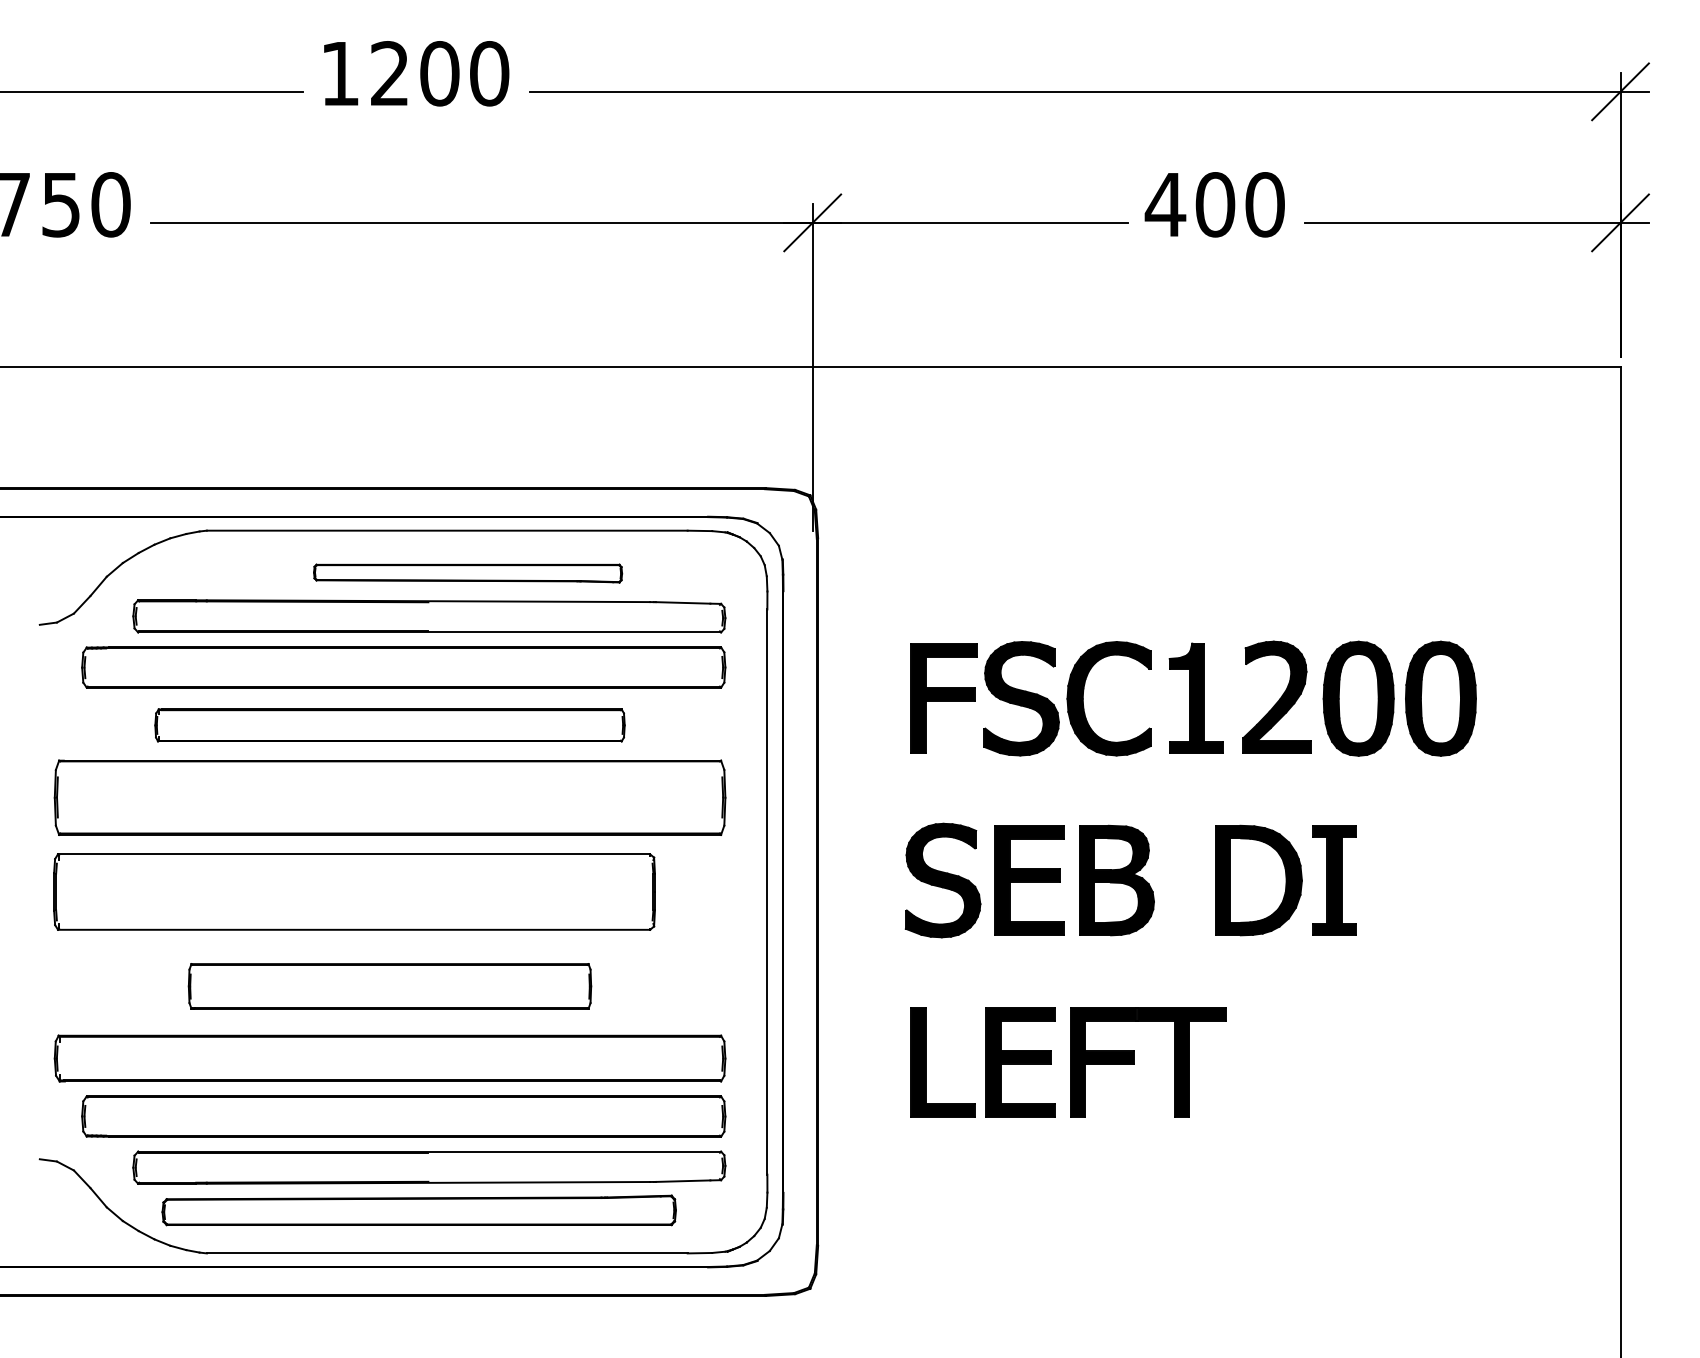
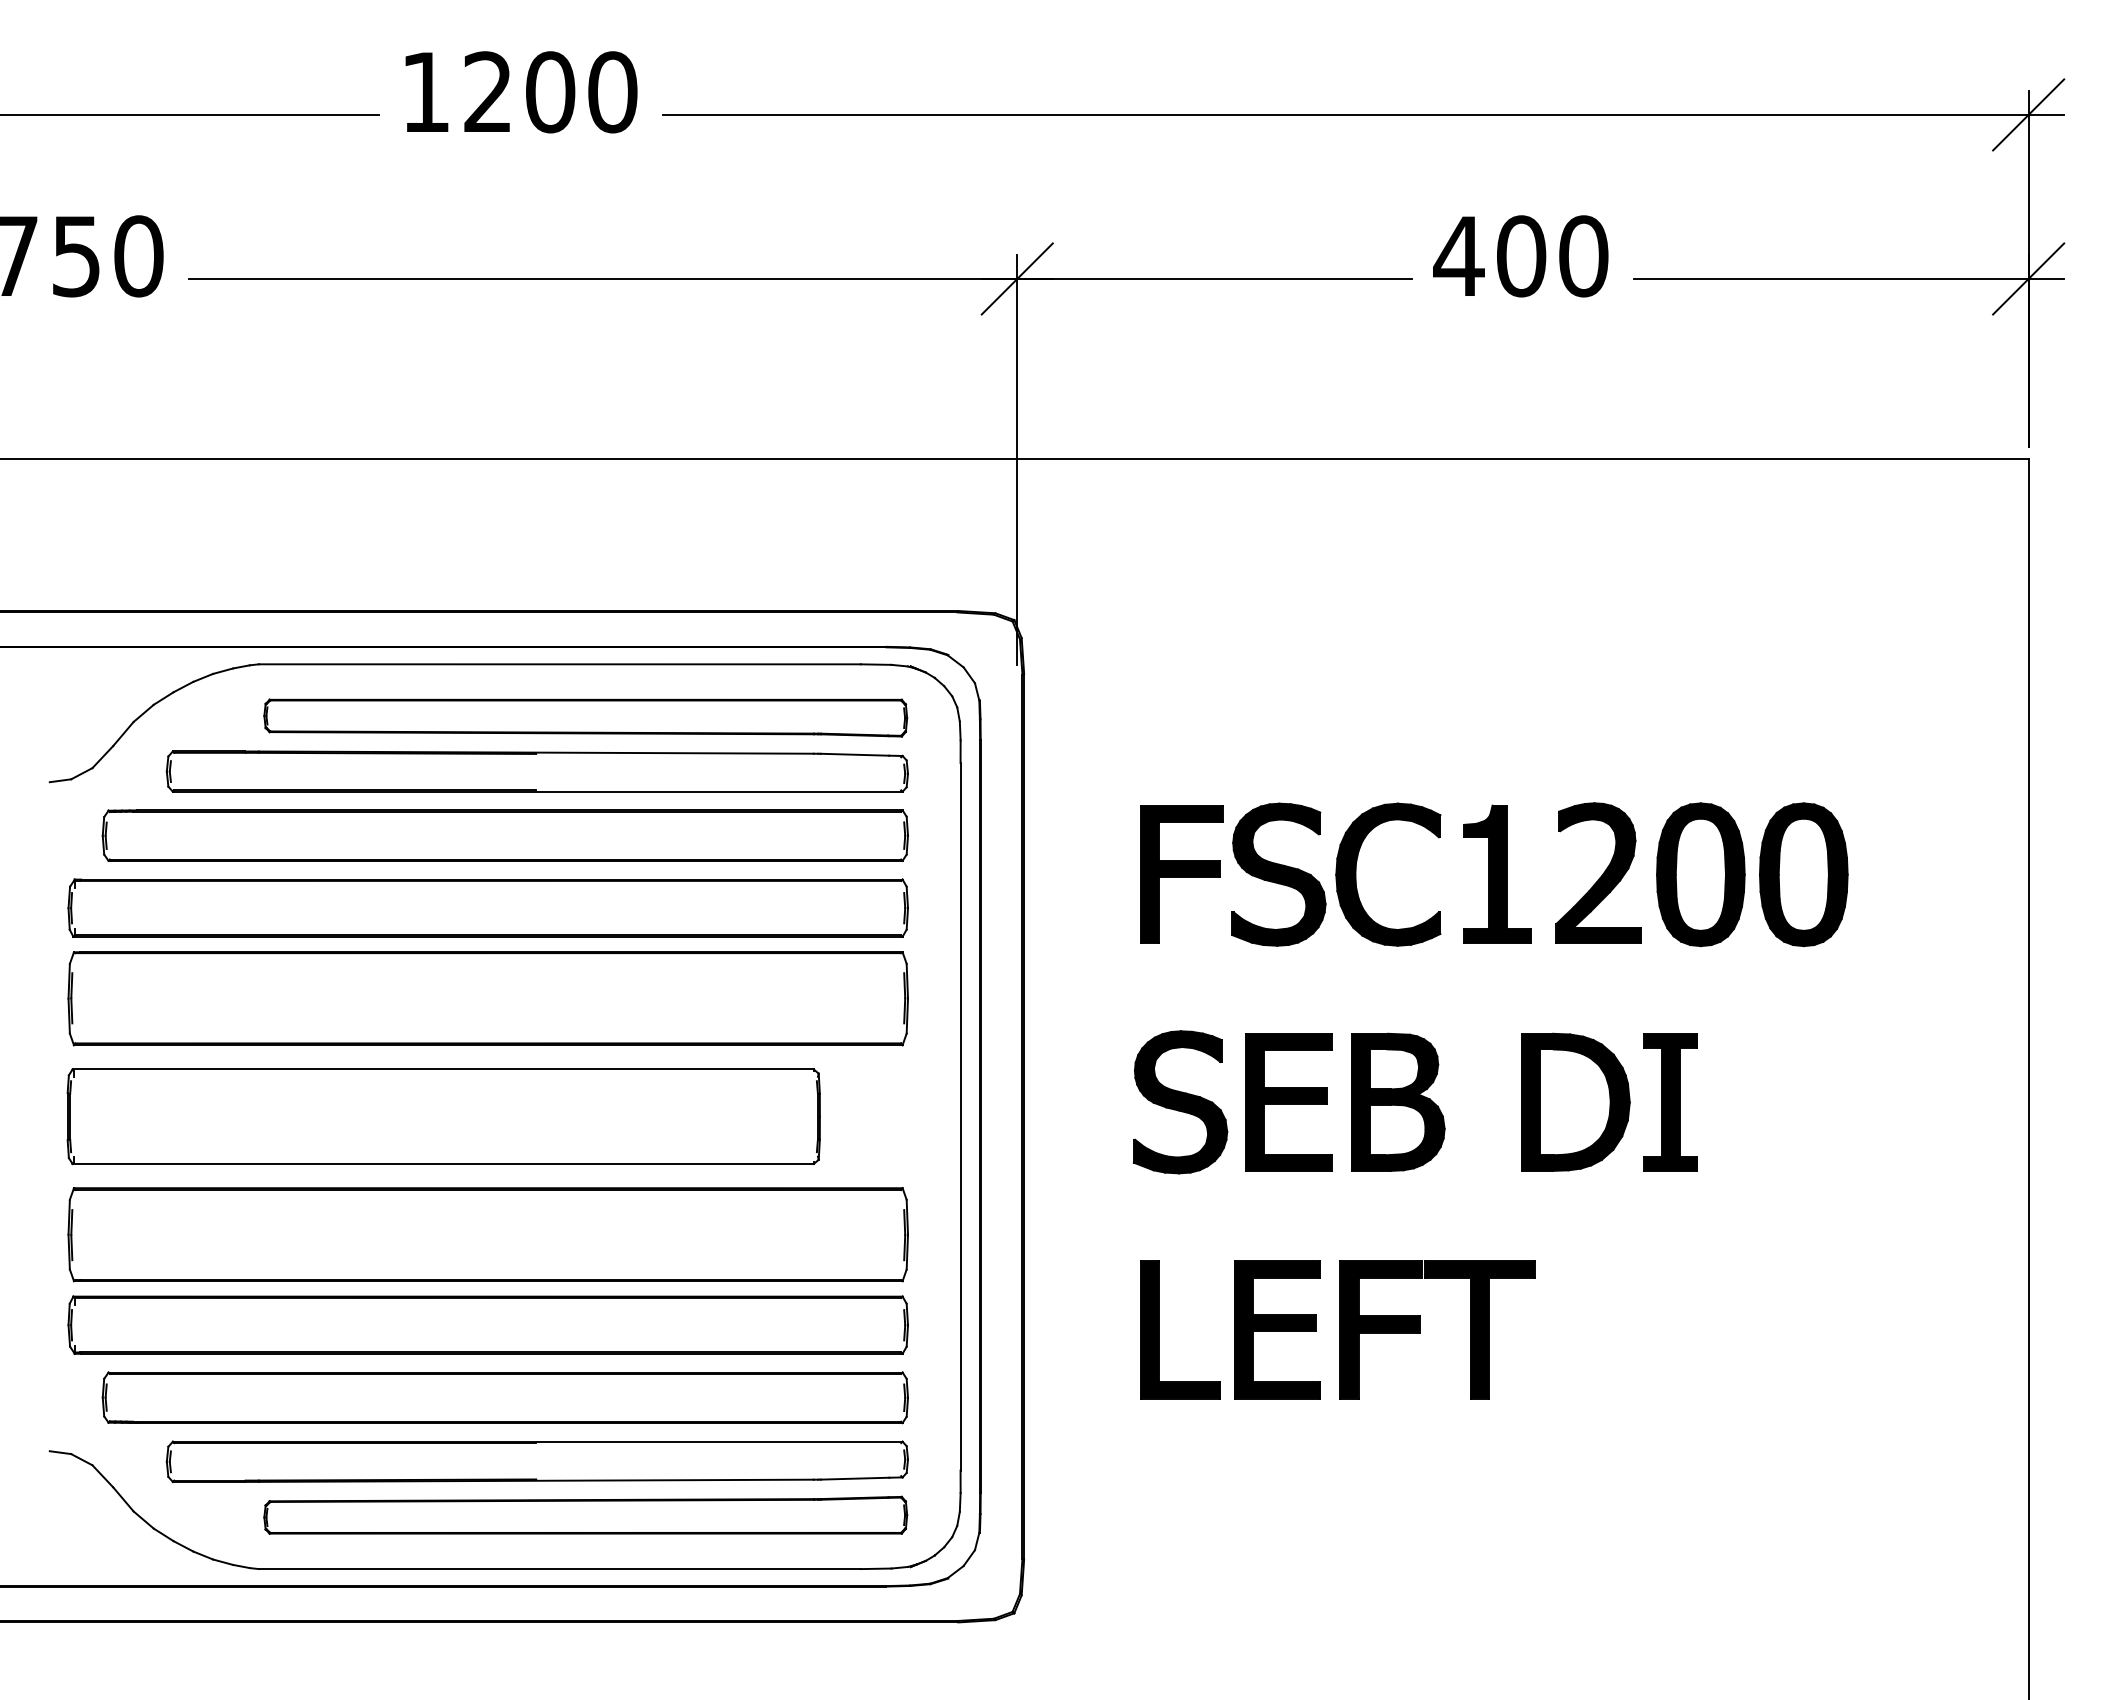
part: (467, 573) -> (585, 717), size x1.67
part: (389, 724) -> (487, 907), size x1.43
part: (389, 986) -> (487, 1234), size x1.67
part: (419, 1209) -> (585, 1514), moved

